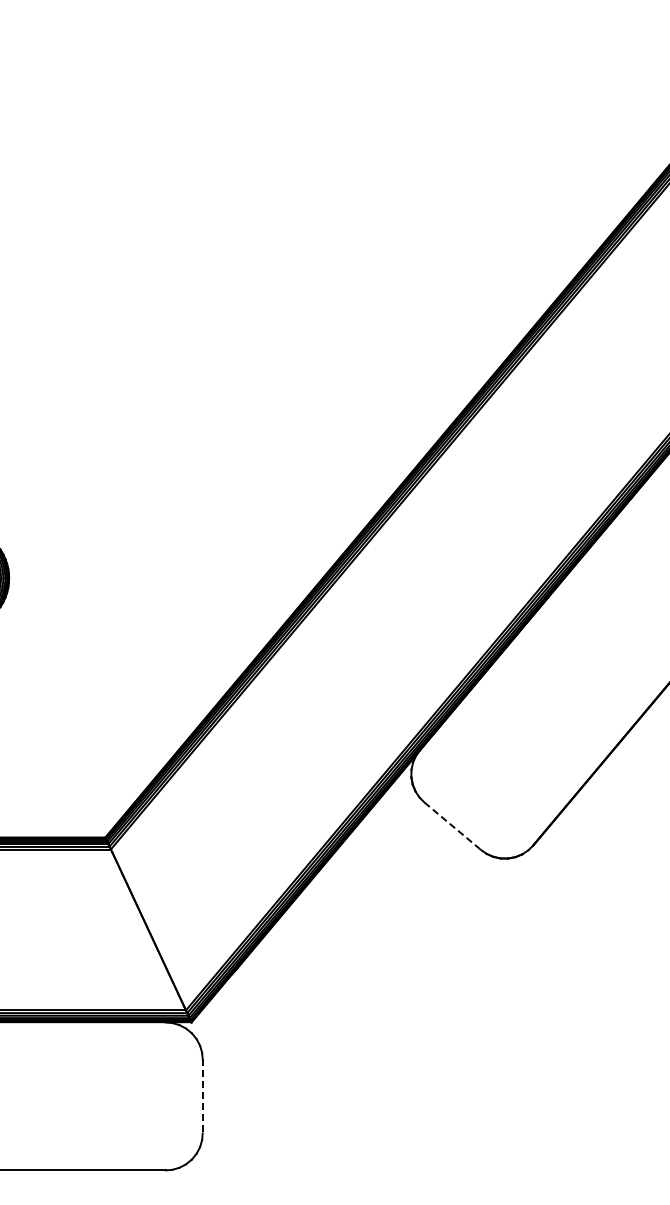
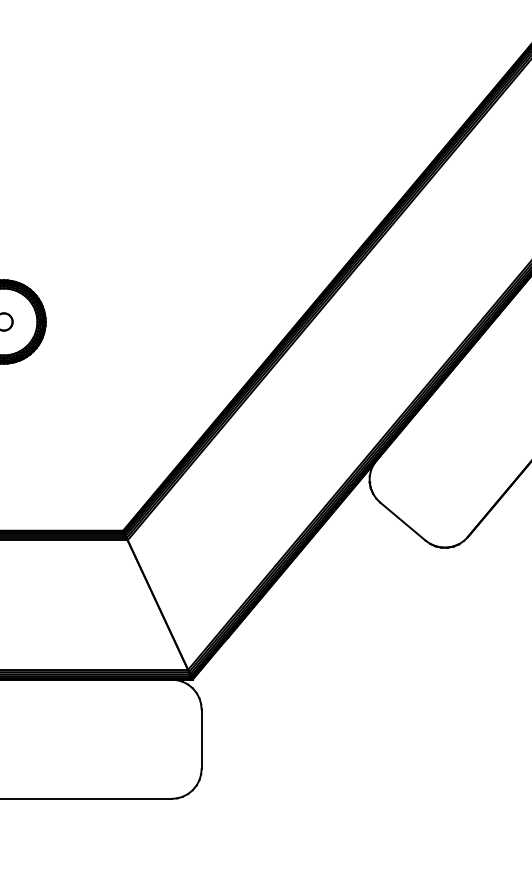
line: (452, 826) -> (402, 521), dashed -> solid
line: (202, 1096) -> (201, 739), dashed -> solid

